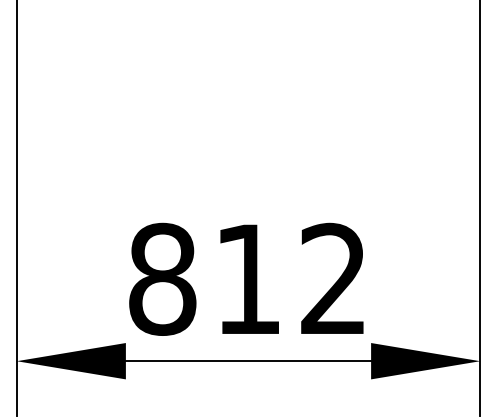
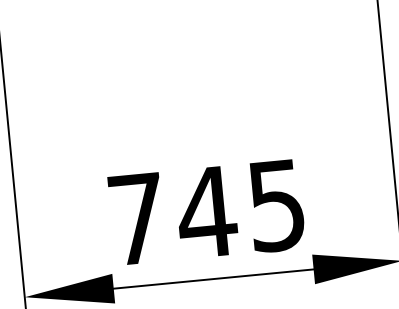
text: (247, 278) -> (206, 211), 812 -> 745

